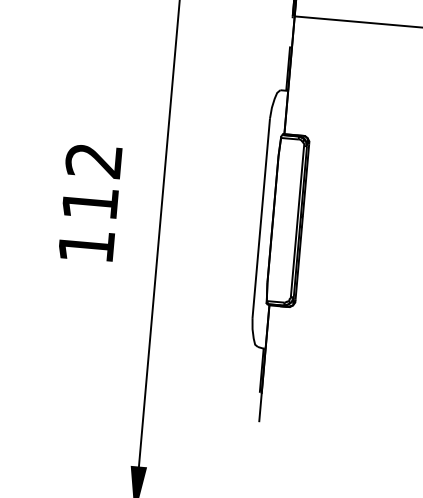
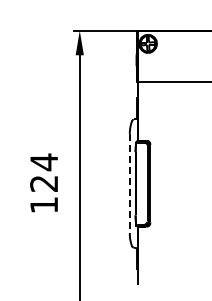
text: (90, 180) -> (43, 172), 112 -> 124
line: (260, 217) -> (129, 183), solid -> dashed

